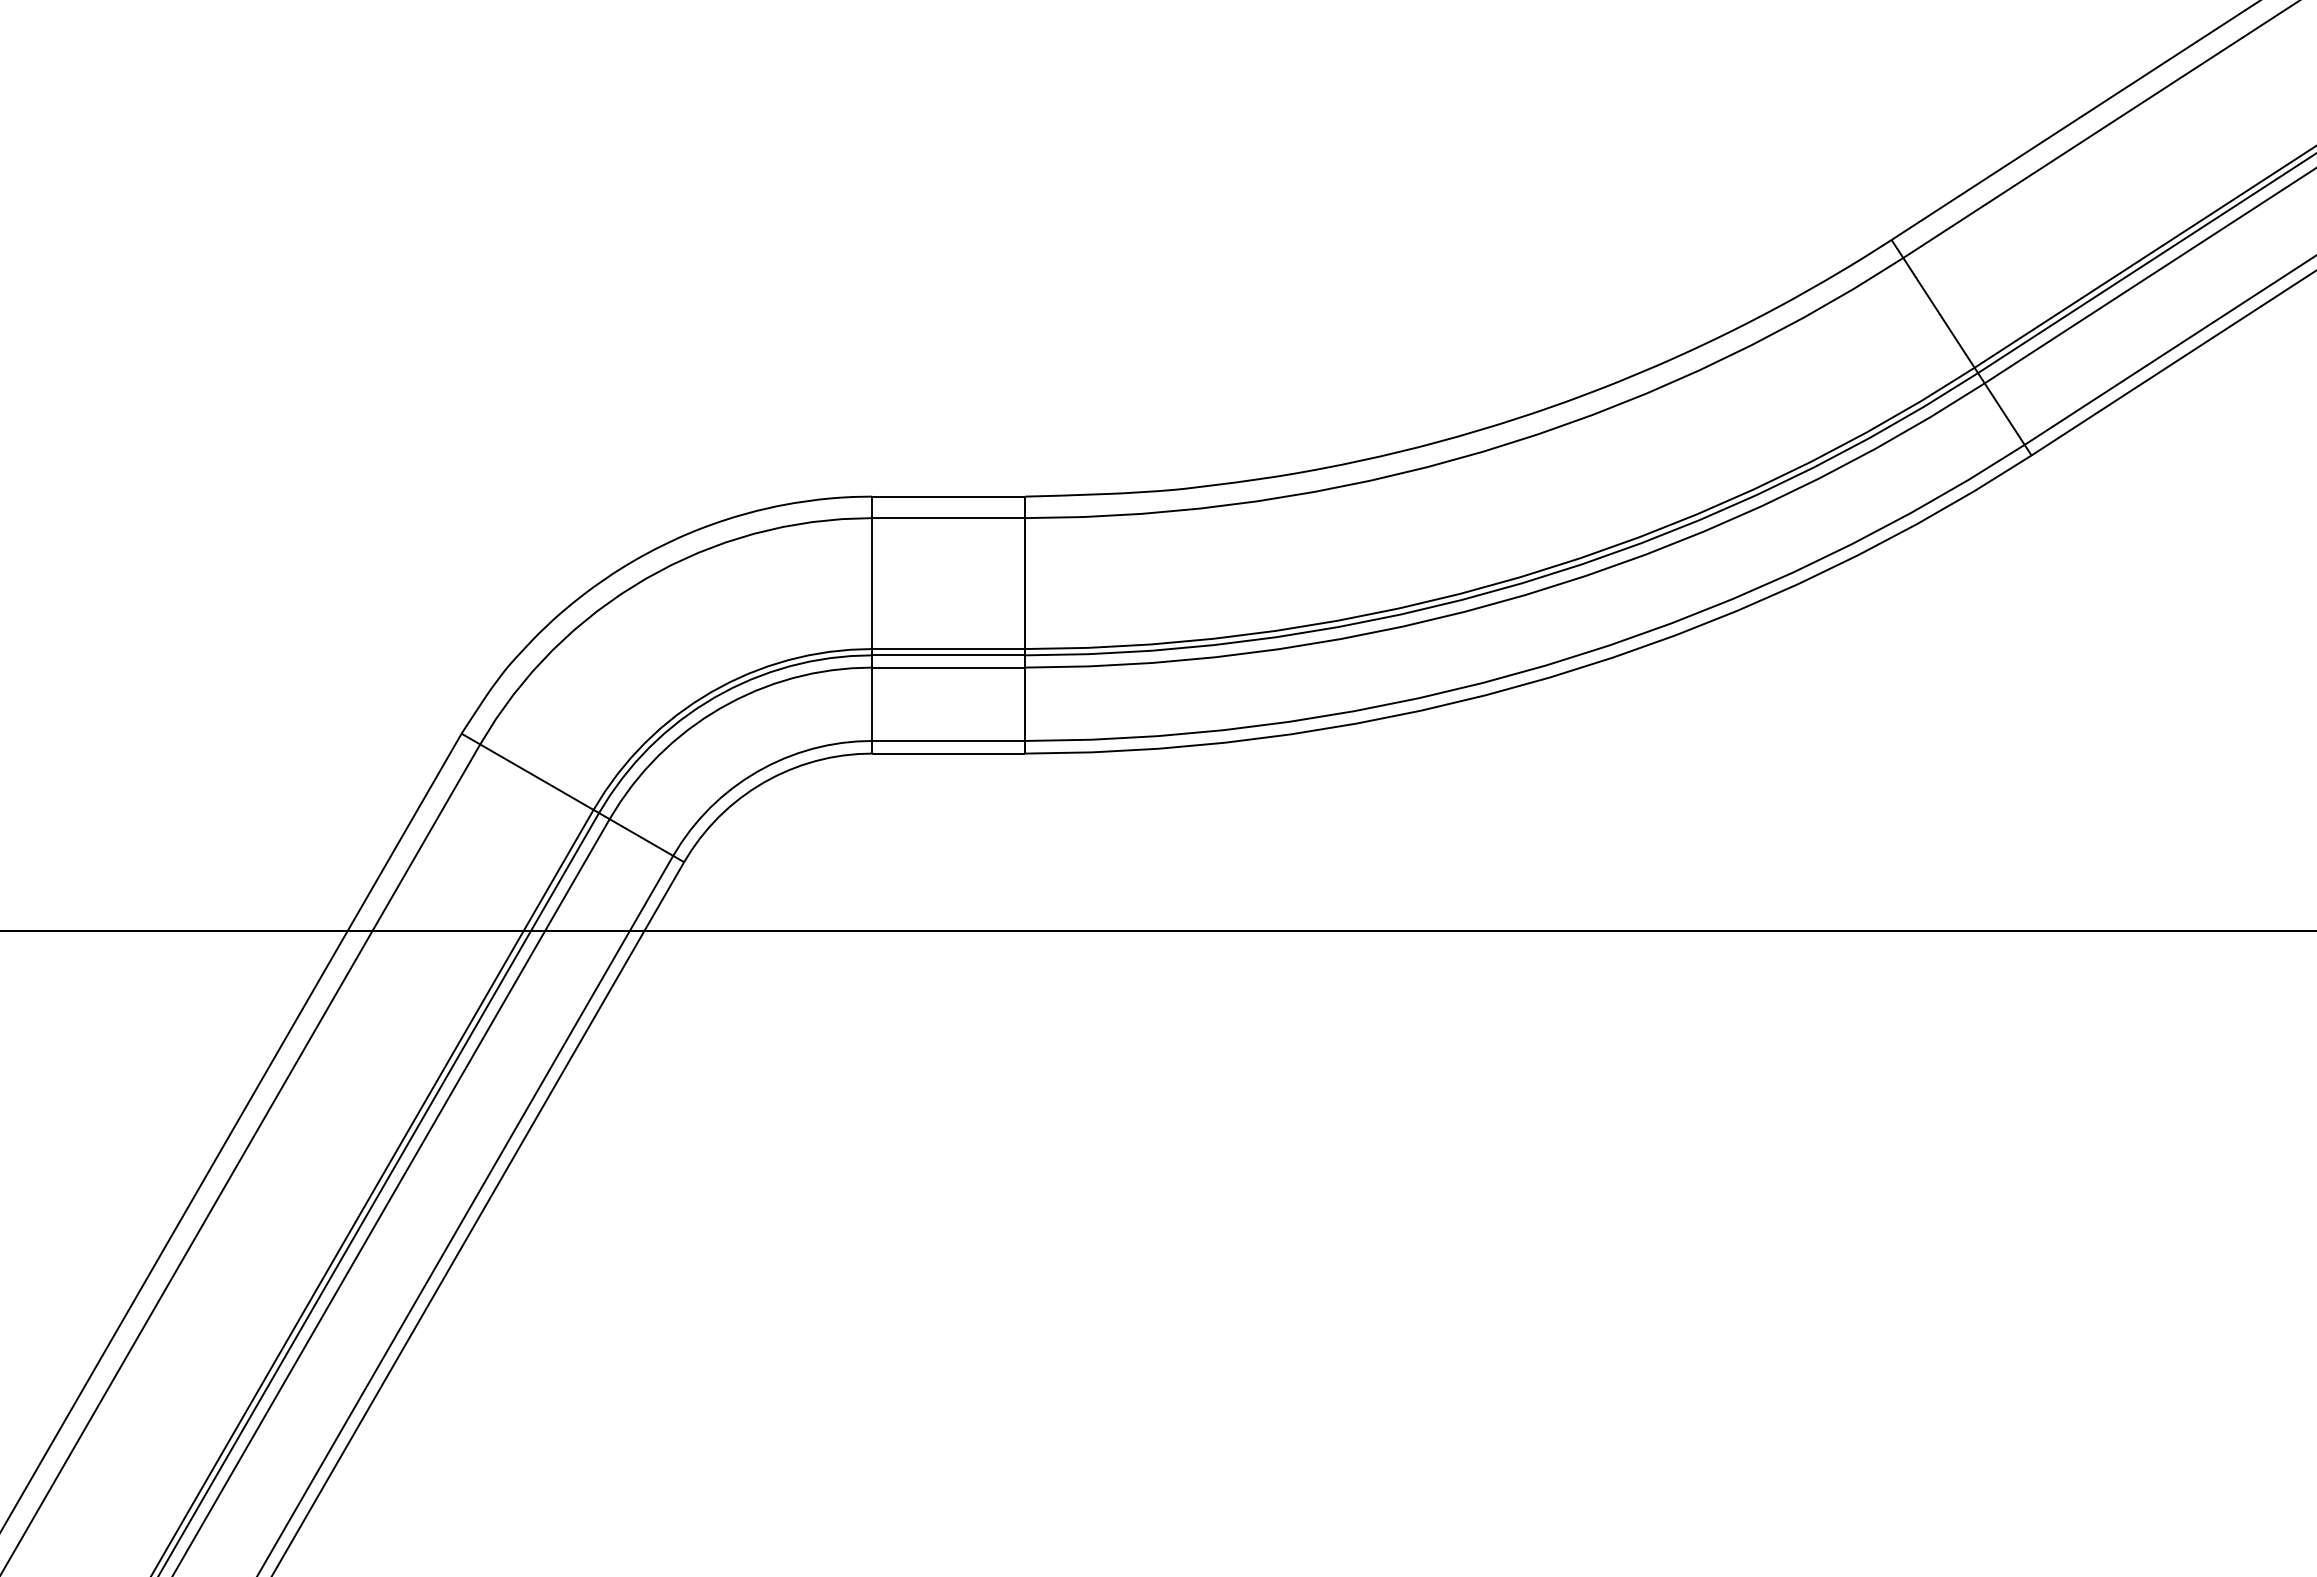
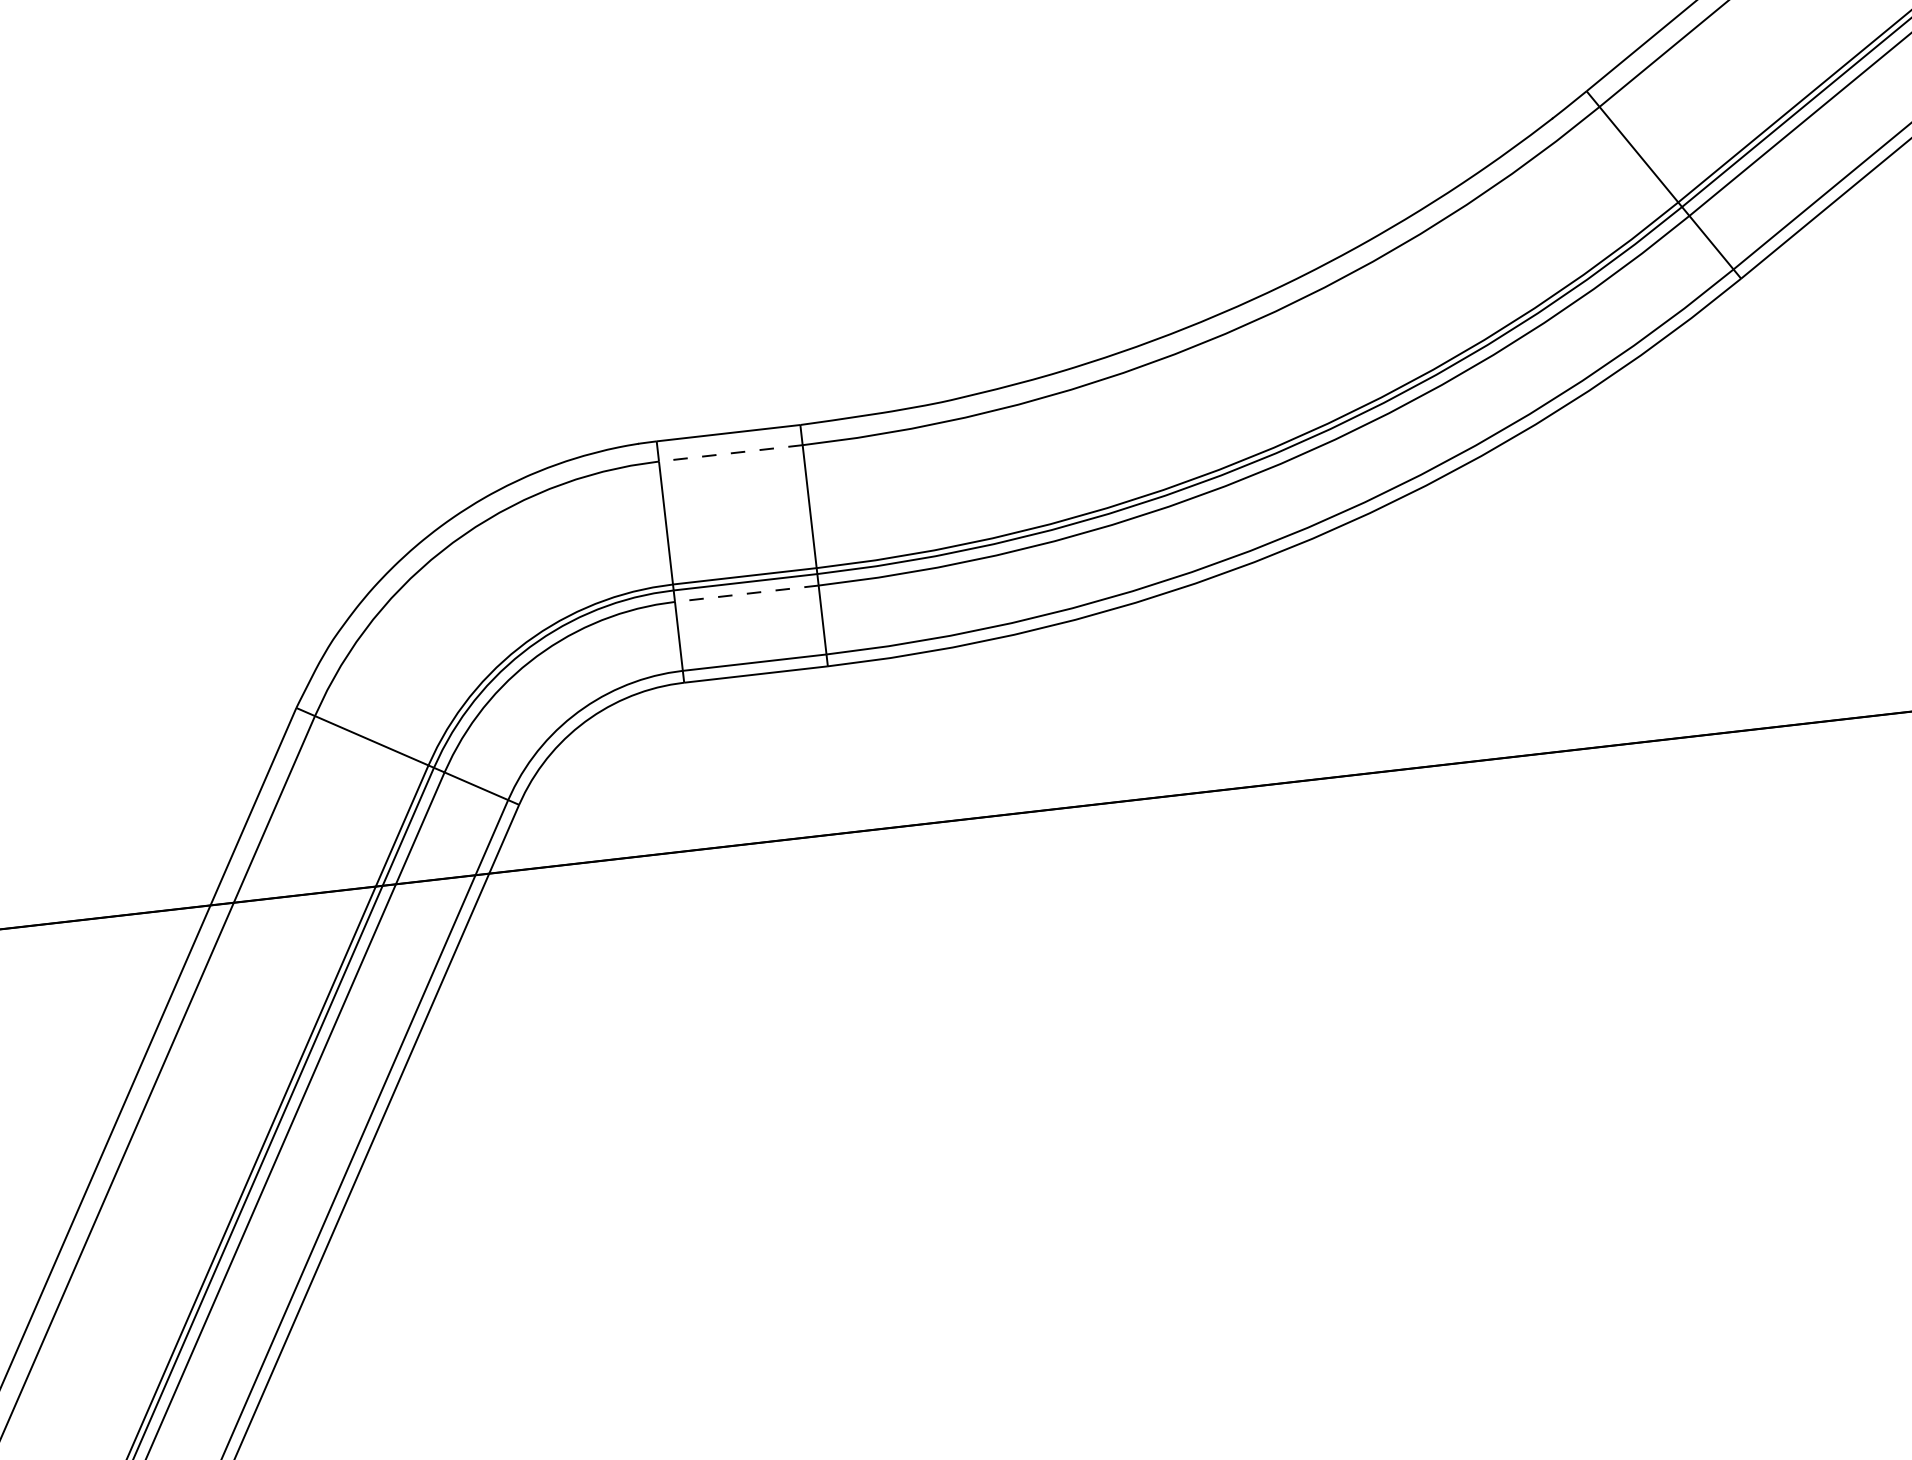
line: (948, 518) -> (730, 453), solid -> dashed
line: (948, 667) -> (746, 593), solid -> dashed

